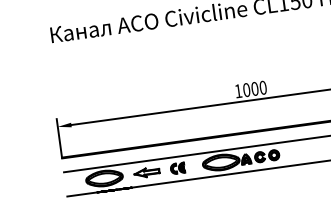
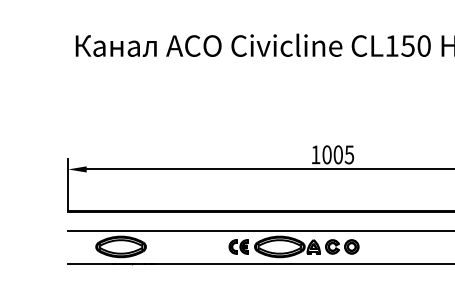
text: (263, 87) -> (349, 154), 1000 -> 1005
part: (177, 168) -> (238, 246), moved
part: (146, 172) -> (178, 246), removed

